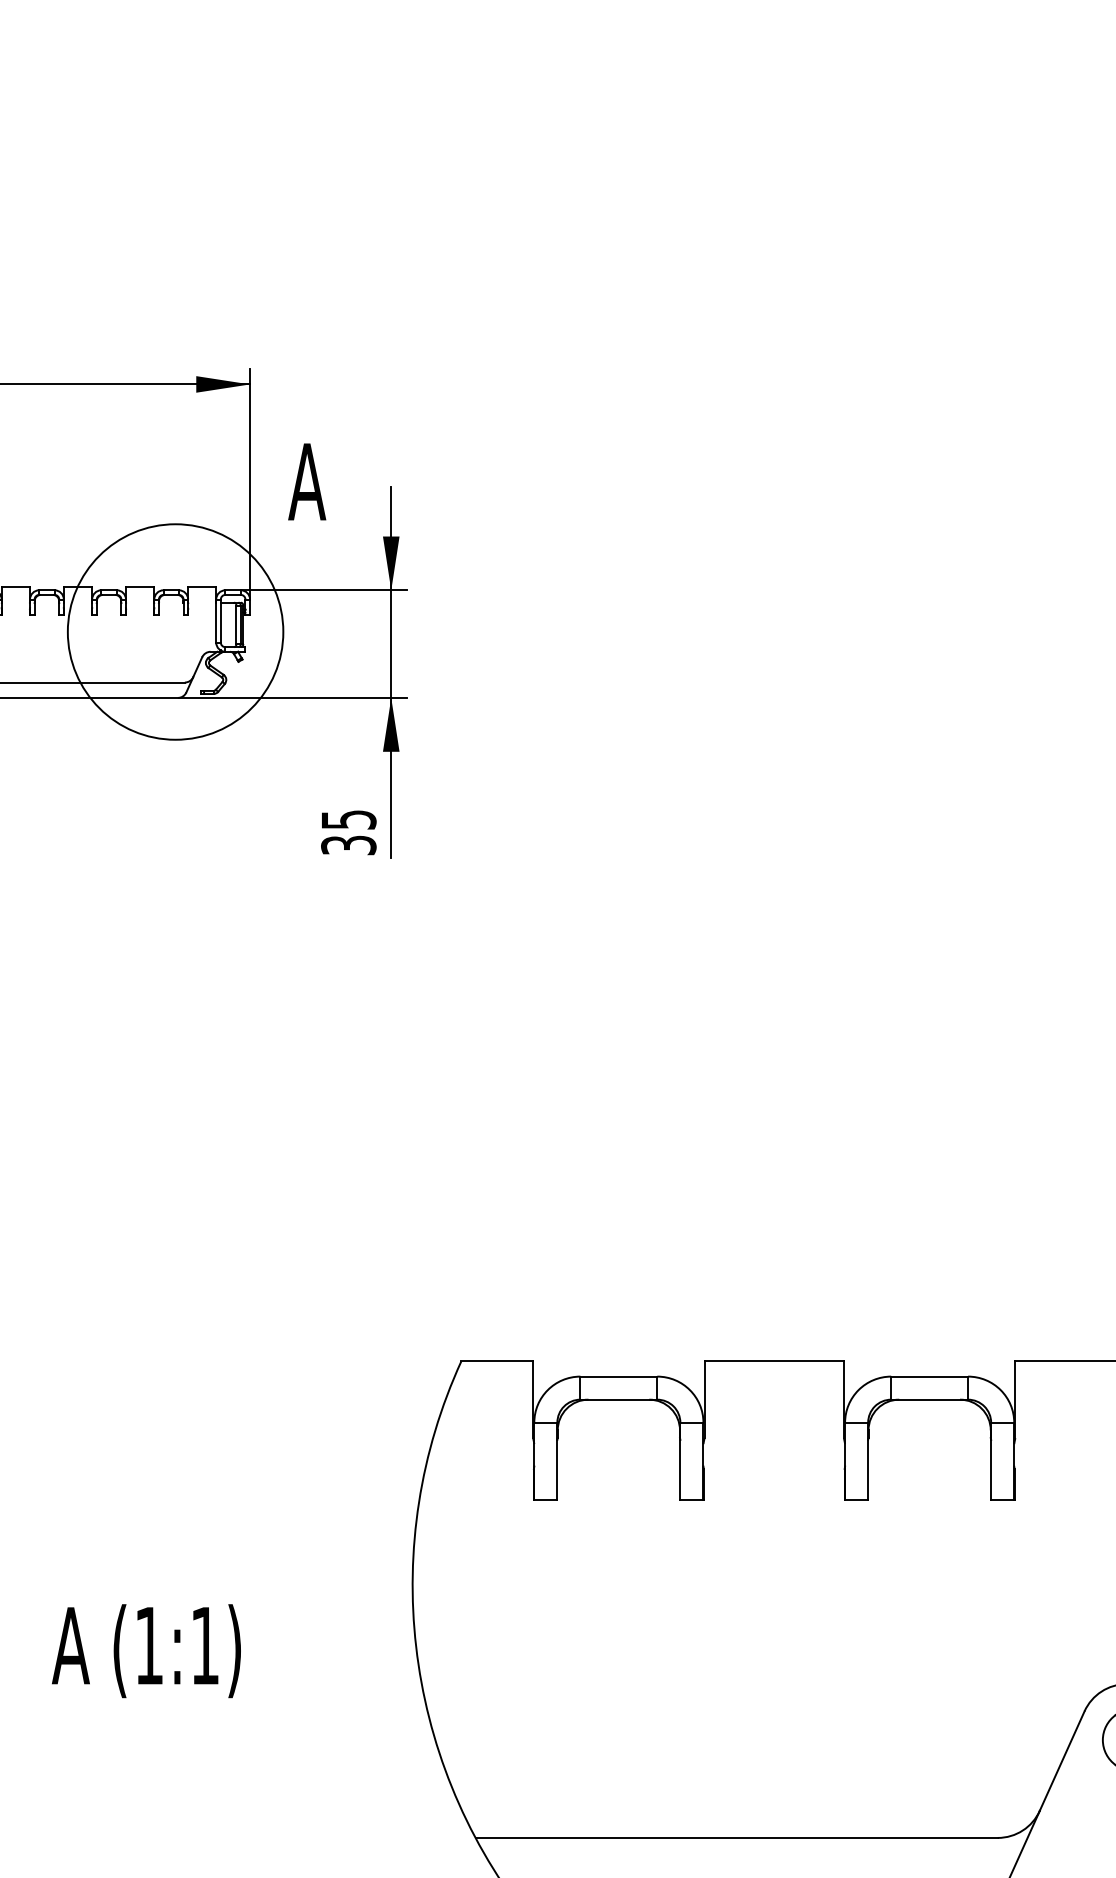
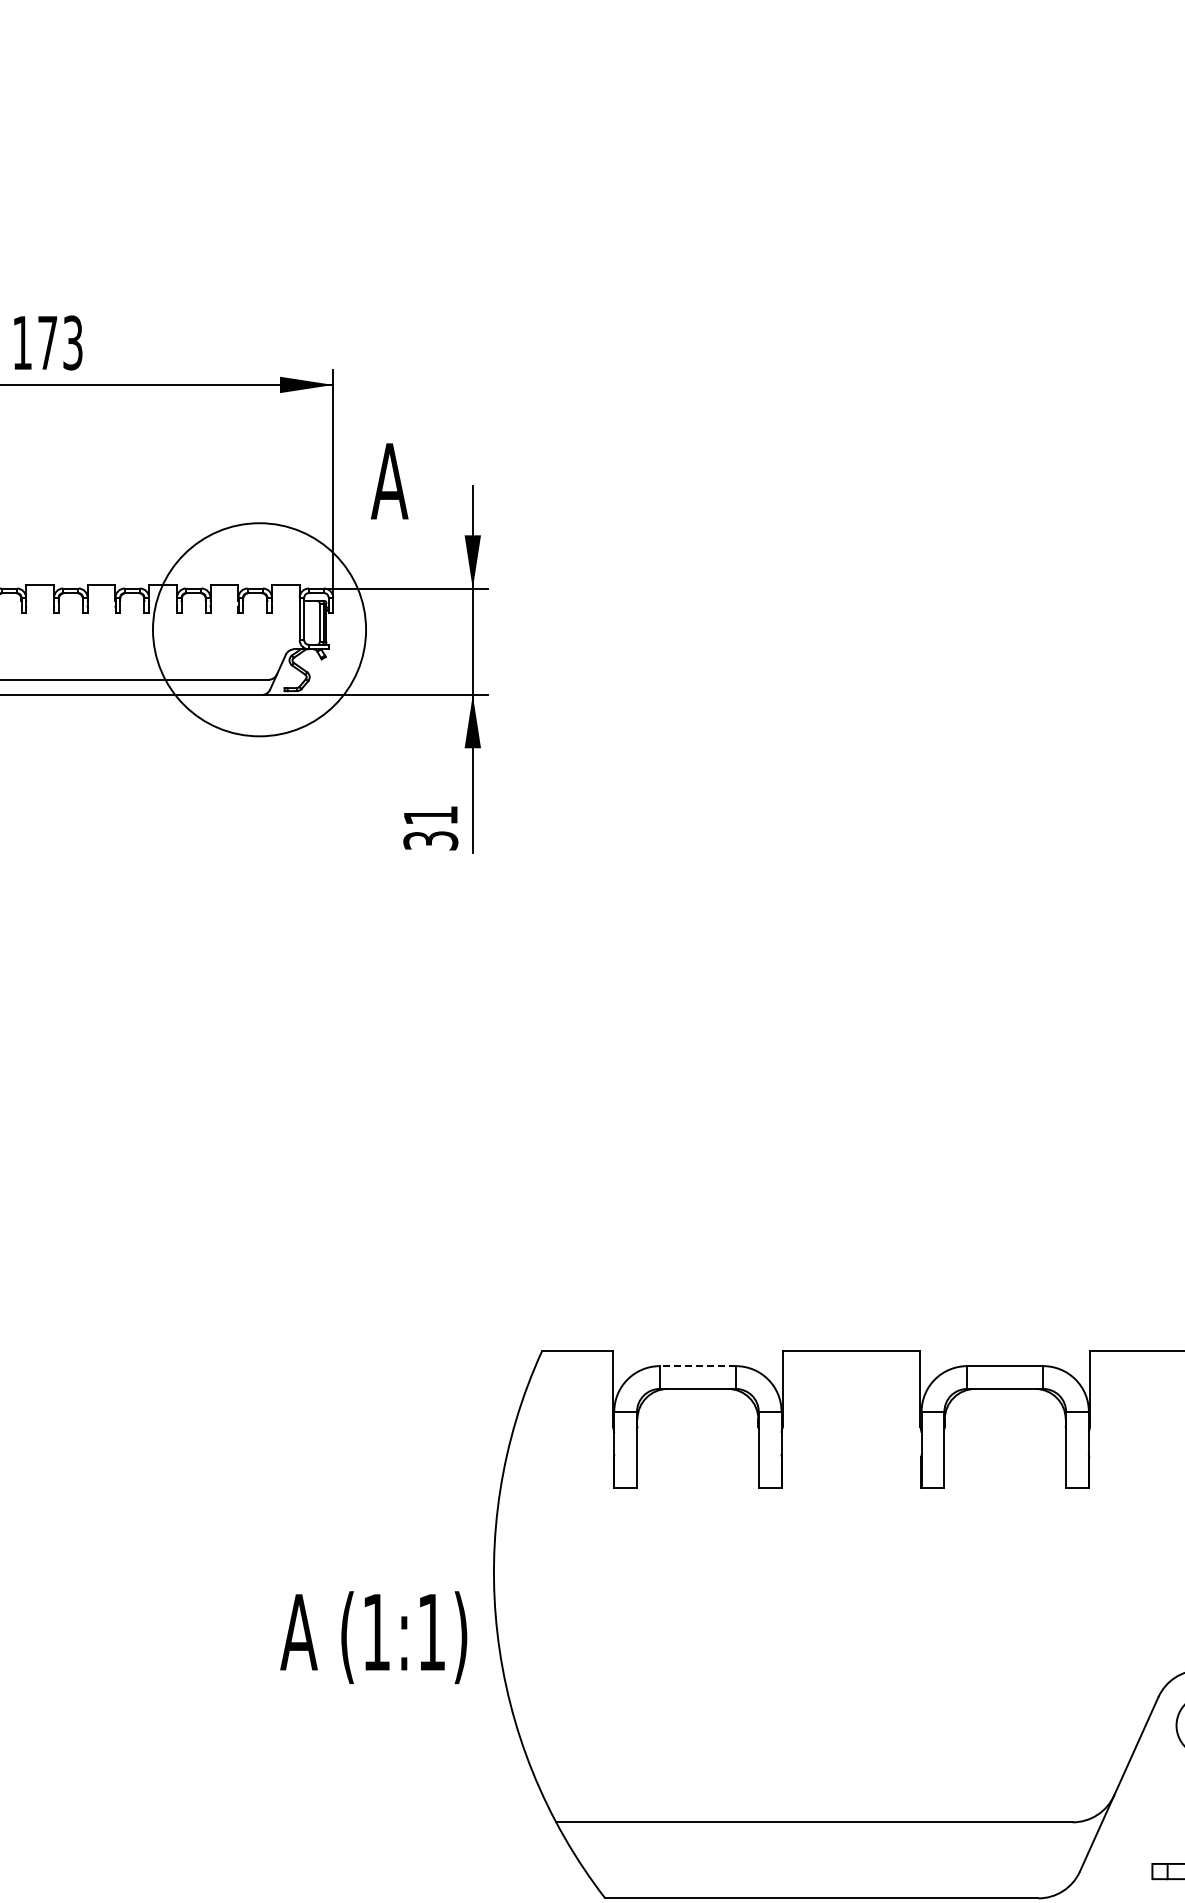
text: (349, 819) -> (431, 815), 35 -> 31
line: (618, 1376) -> (697, 1366), solid -> dashed
text: (146, 1651) -> (373, 1637), moved

